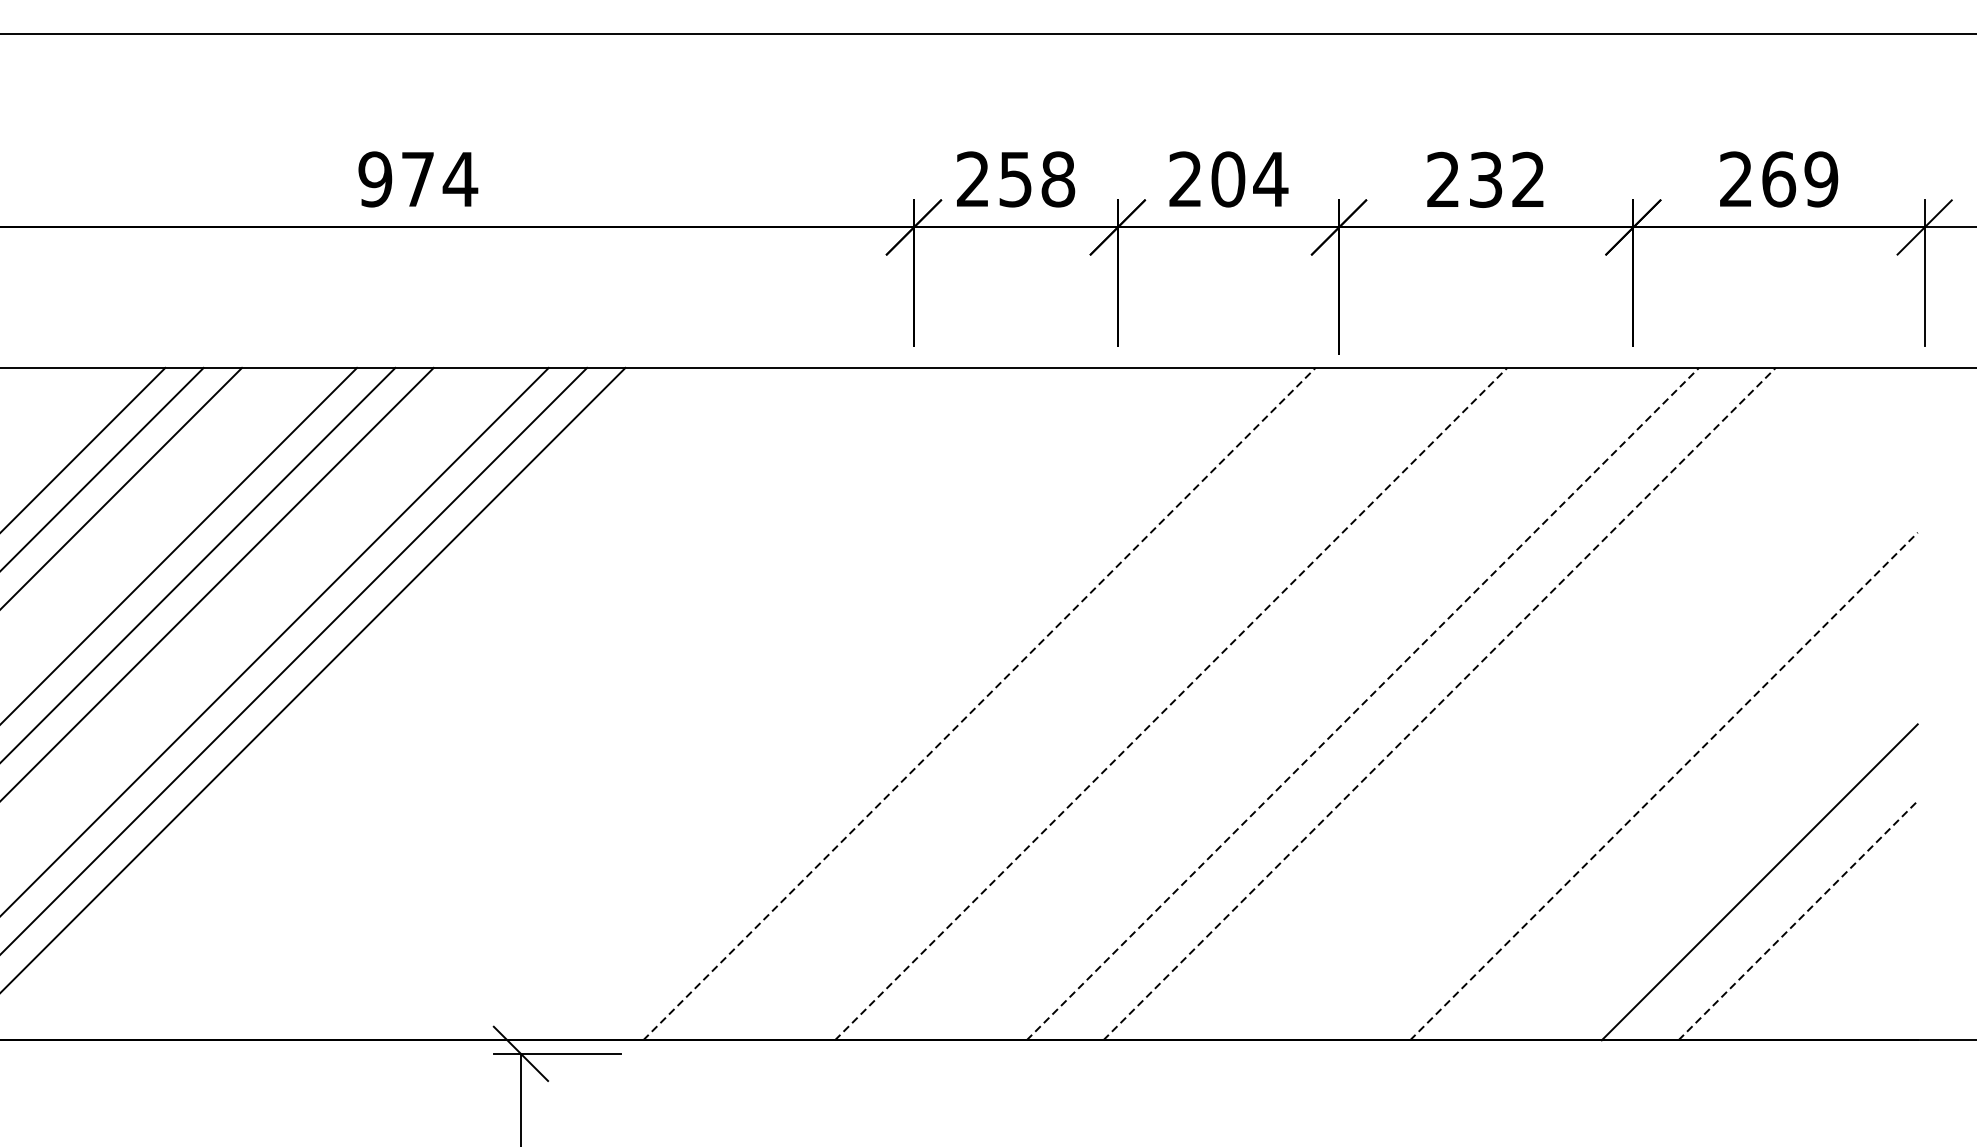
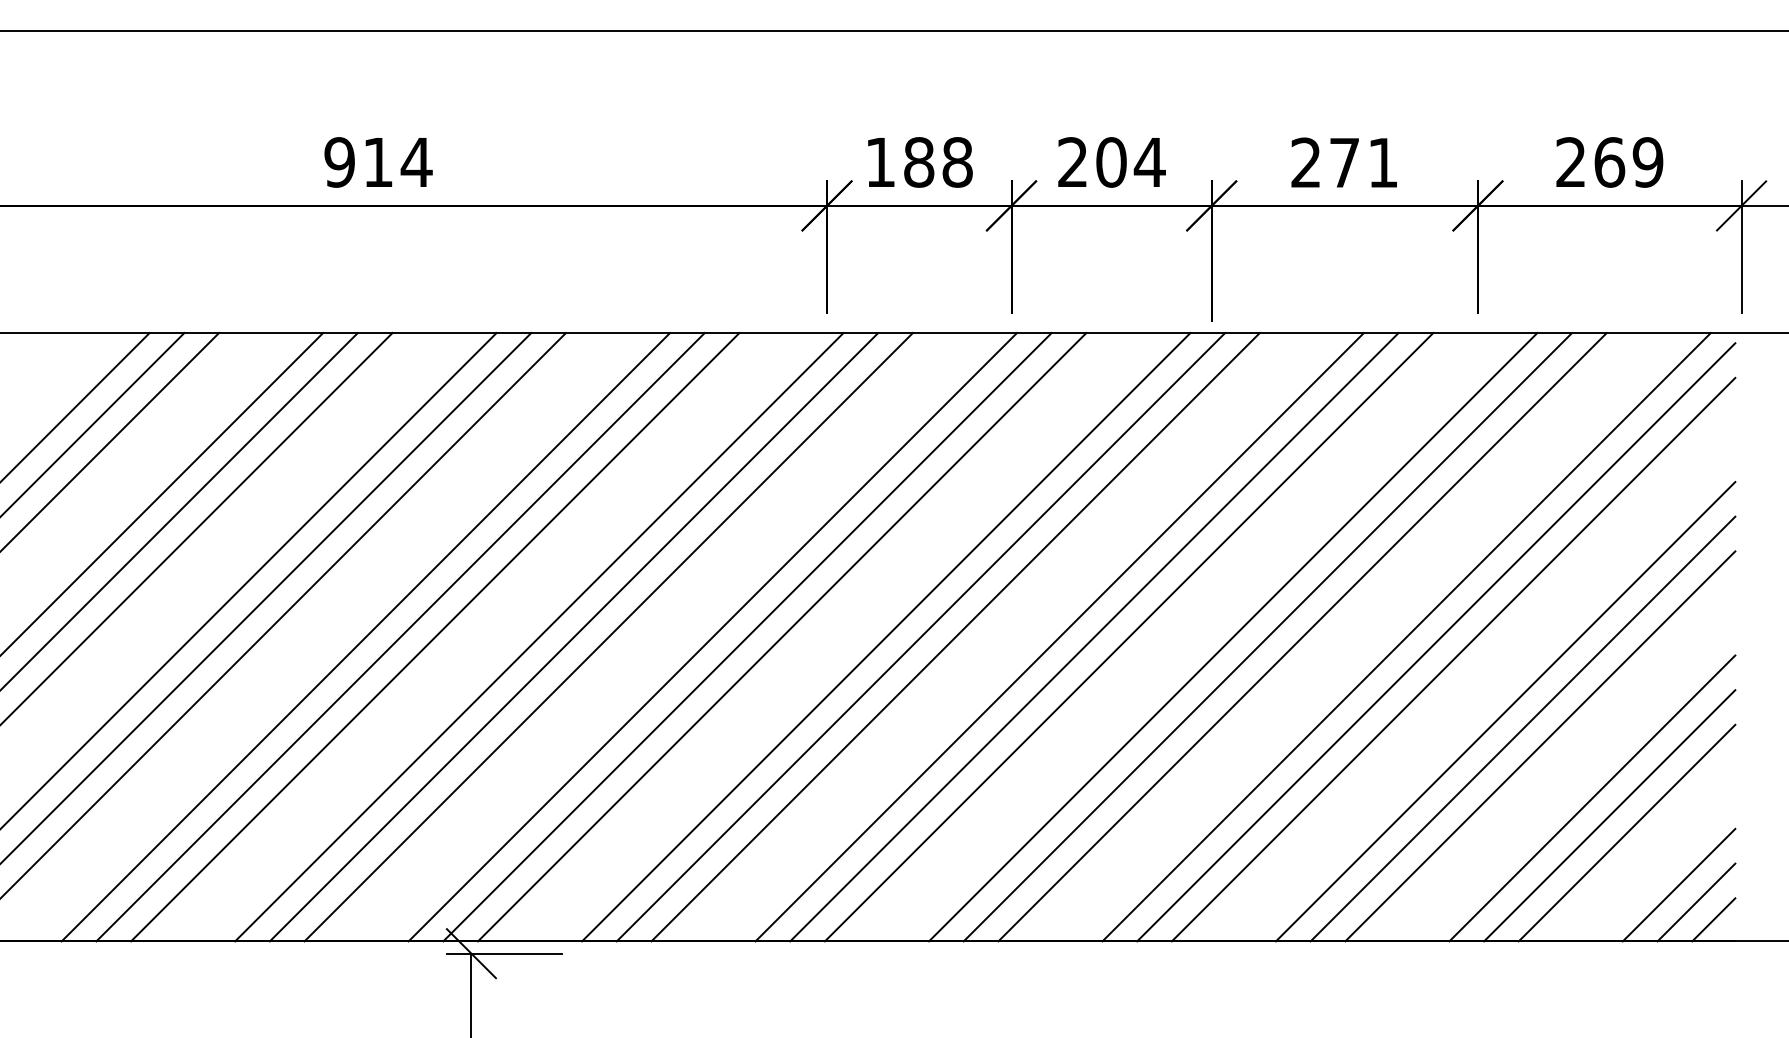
text: (418, 179) -> (378, 162), 974 -> 914
text: (995, 179) -> (900, 162), 258 -> 188
text: (1506, 179) -> (1363, 162), 232 -> 271
line: (979, 703) -> (886, 636), dashed -> solid
line: (1171, 703) -> (1060, 636), dashed -> solid
line: (1363, 703) -> (1233, 636), dashed -> solid
line: (1439, 703) -> (1302, 636), dashed -> solid
line: (403, 704) -> (365, 637), added
line: (442, 704) -> (400, 637), added
line: (481, 704) -> (435, 637), added
line: (596, 704) -> (539, 637), added
line: (633, 704) -> (573, 637), added
line: (672, 704) -> (608, 637), added
line: (787, 704) -> (712, 637), added
line: (826, 704) -> (747, 637), added
line: (864, 704) -> (782, 637), added
line: (1017, 704) -> (920, 637), added
line: (1055, 704) -> (955, 637), added
line: (1209, 704) -> (1094, 637), added
line: (1247, 704) -> (1128, 637), added
line: (1400, 704) -> (1267, 637), added
line: (1554, 704) -> (1406, 637), added
line: (1587, 709) -> (1436, 642), added
line: (1606, 728) -> (1453, 659), added
line: (1663, 786) -> (1505, 711), dashed -> solid
line: (1682, 805) -> (1522, 728), added
line: (1702, 824) -> (1540, 746), added
line: (1778, 901) -> (1609, 815), added
line: (1798, 919) -> (1627, 832), dashed -> solid
line: (1854, 977) -> (1678, 884), added
line: (1874, 997) -> (1696, 902), added
line: (1893, 1016) -> (1713, 919), added

